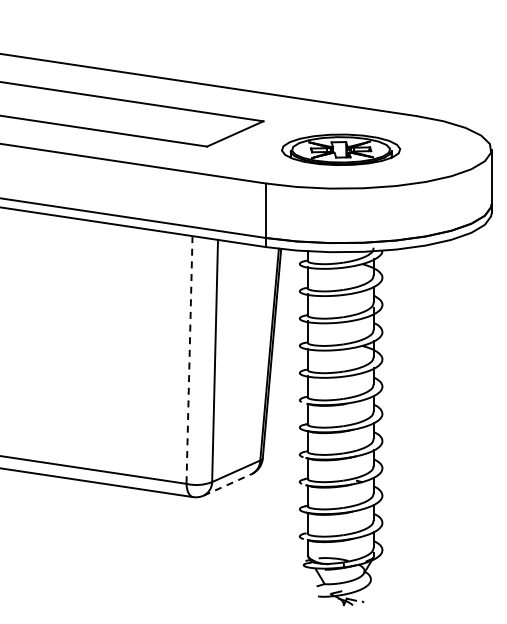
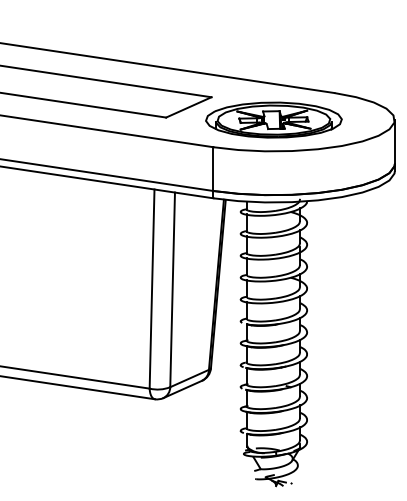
part: (340, 149) -> (273, 119), size x1.43
line: (189, 359) -> (152, 288), dashed -> solid
line: (228, 484) -> (183, 389), dashed -> solid

